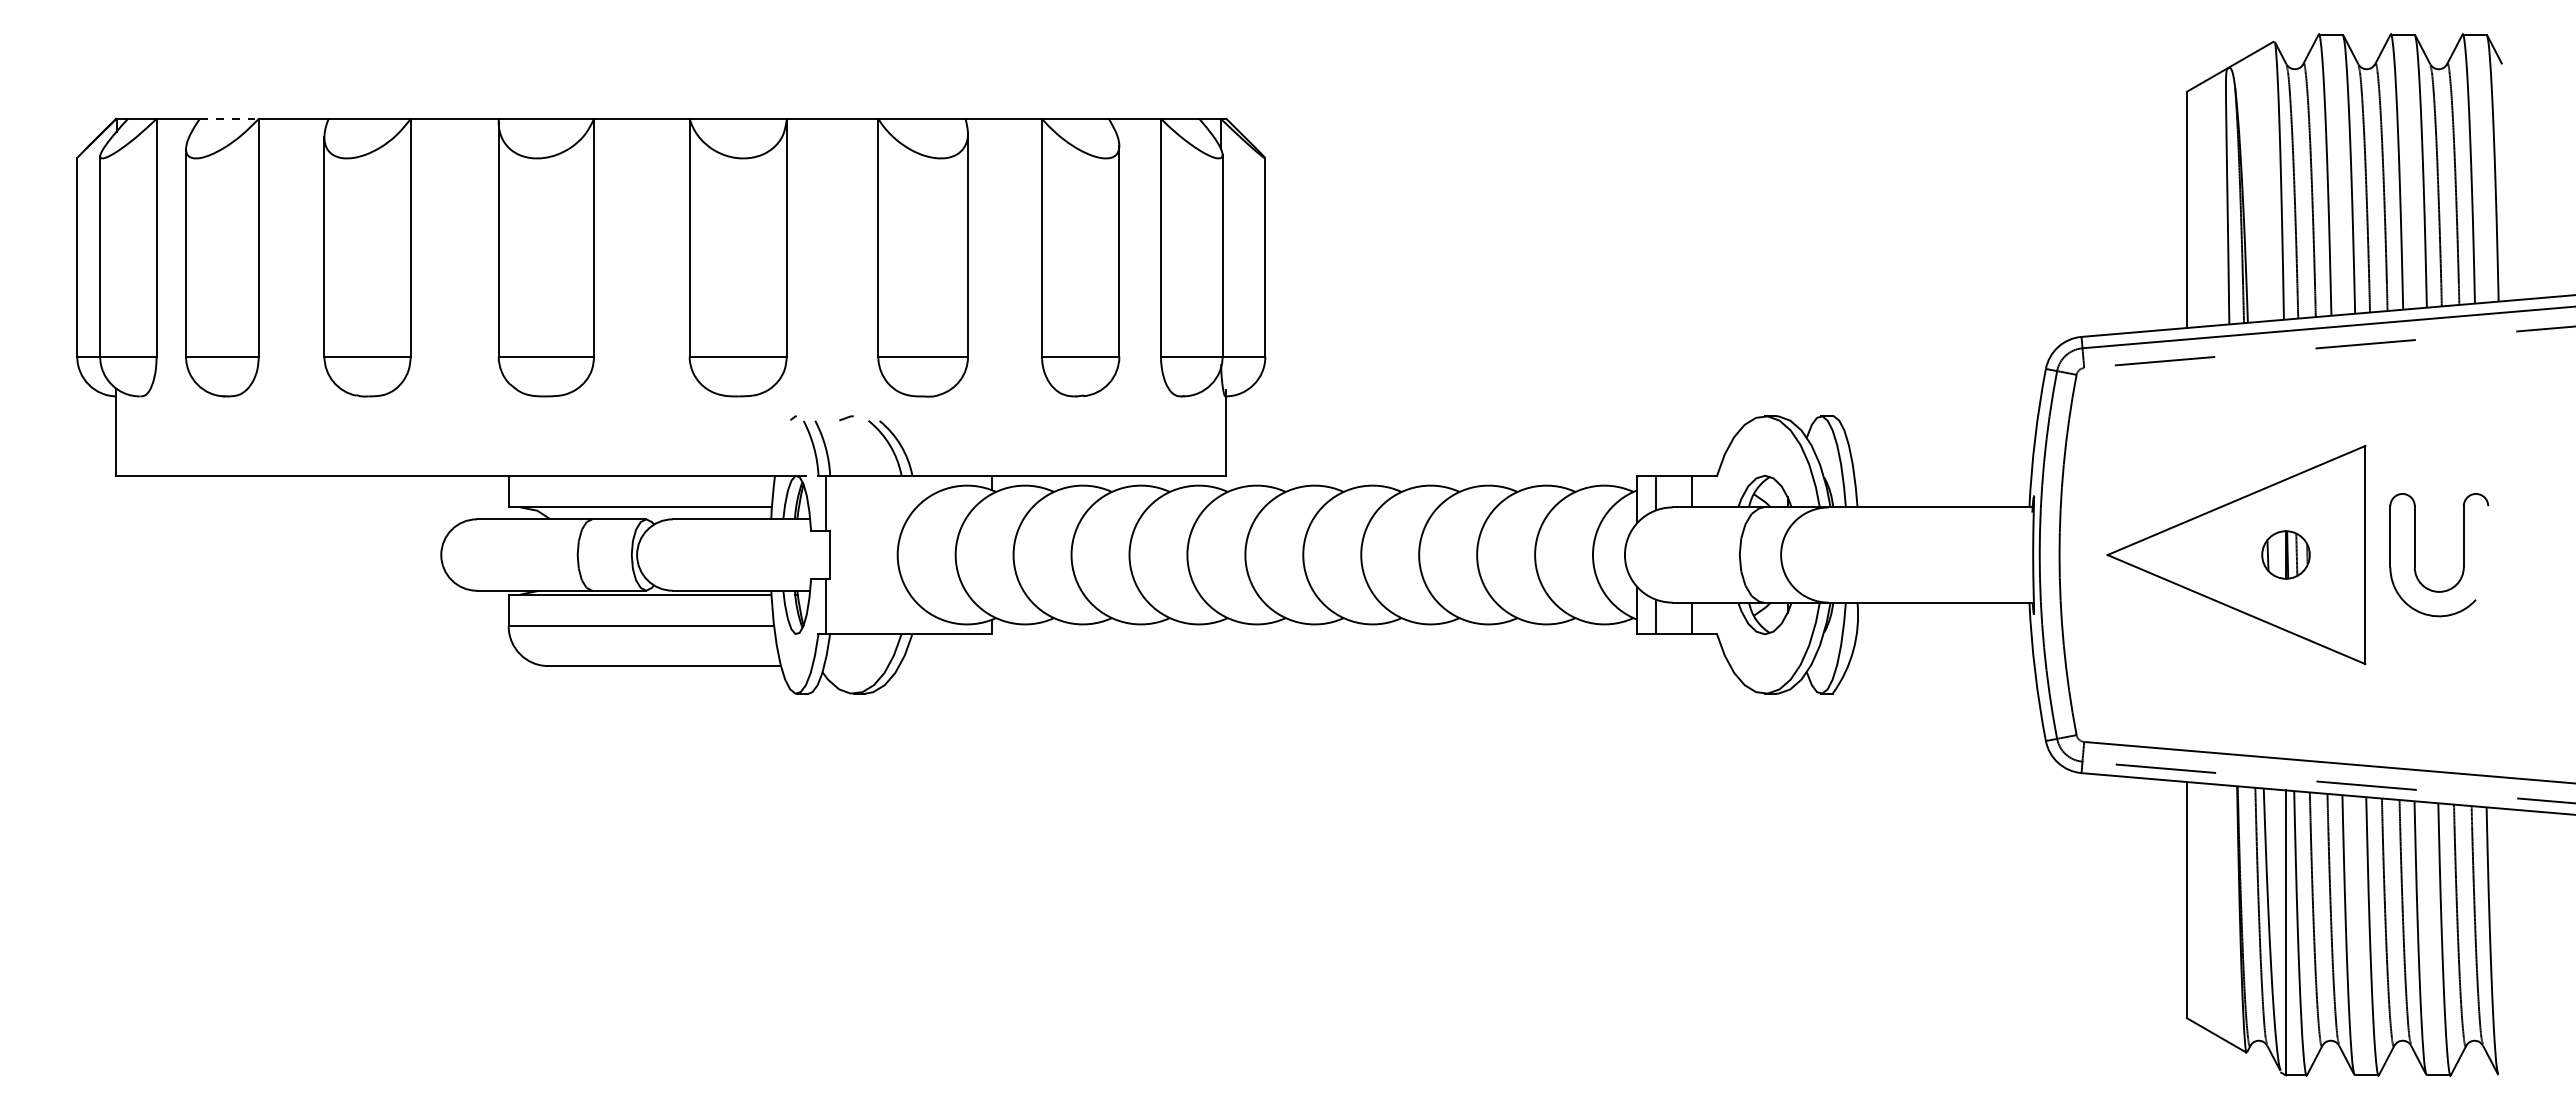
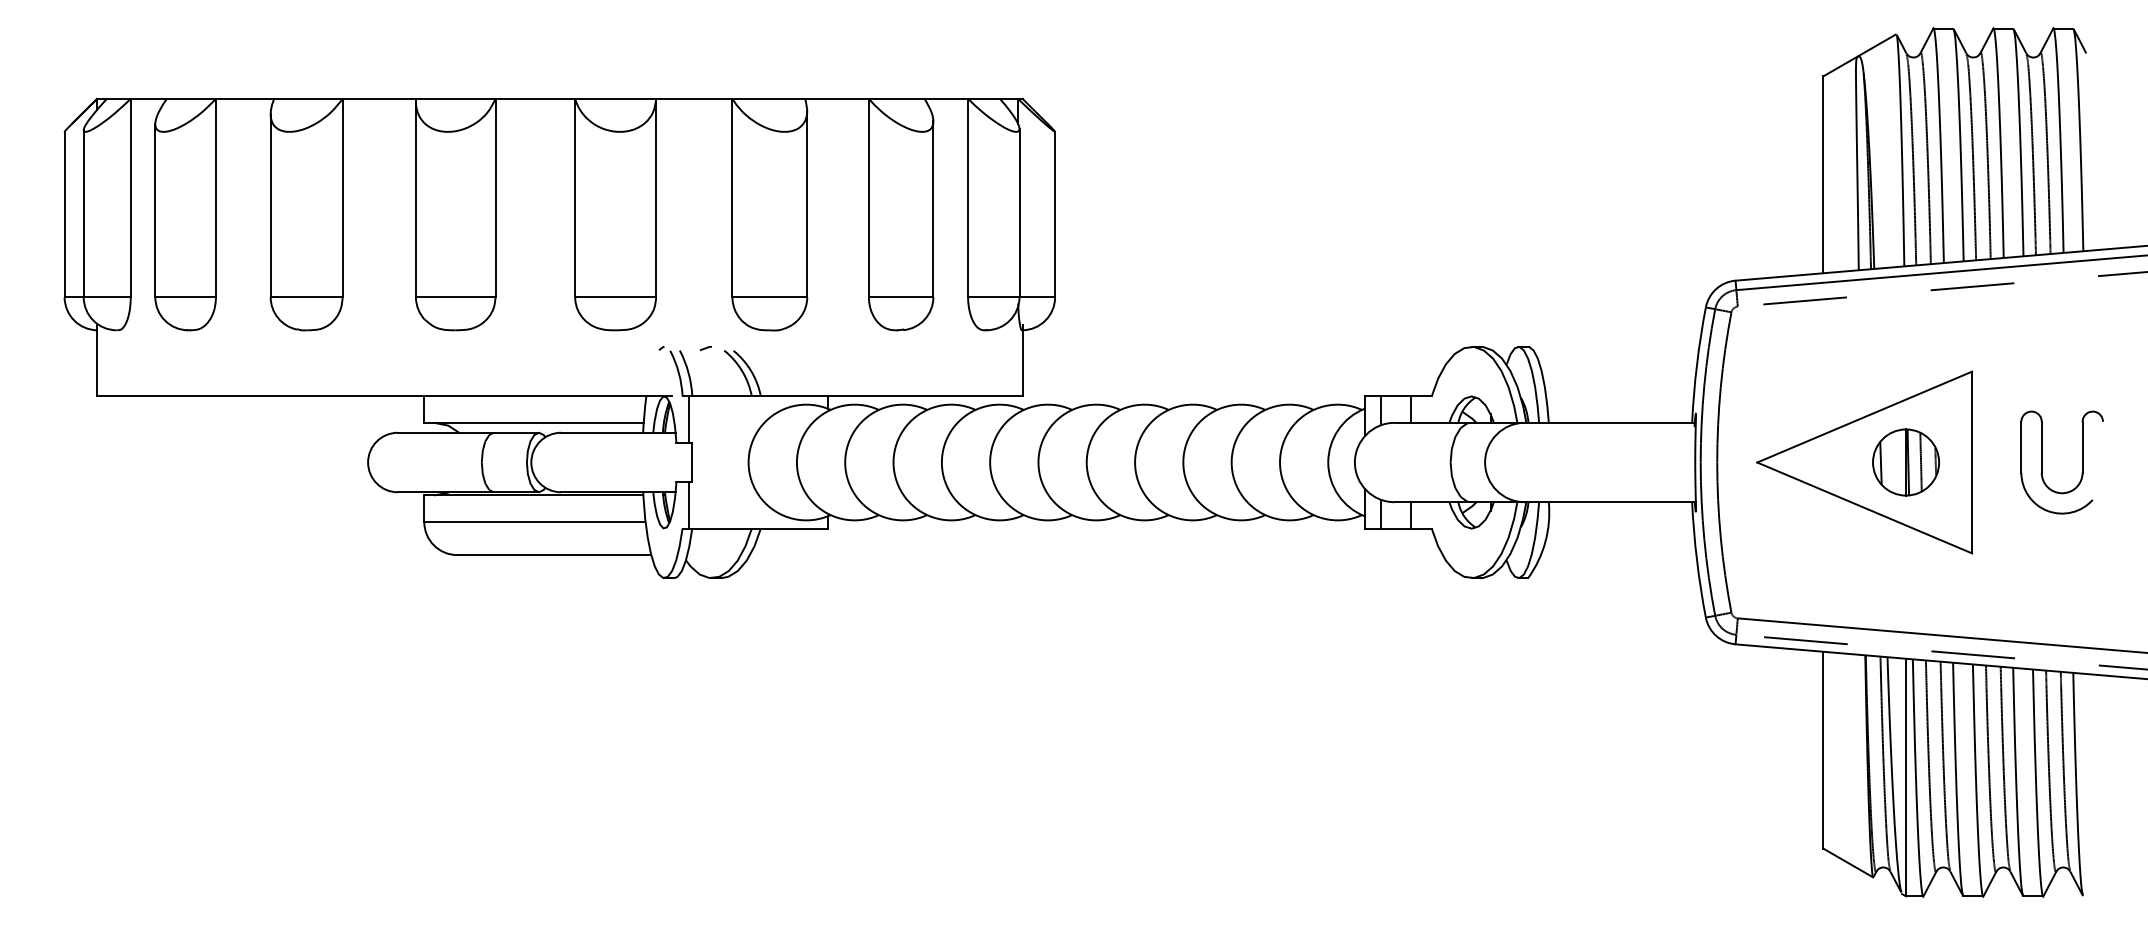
line: (229, 118) -> (191, 98), dashed -> solid
part: (2285, 554) -> (1905, 462), size x1.67
part: (2415, 555) -> (2042, 462), moved

